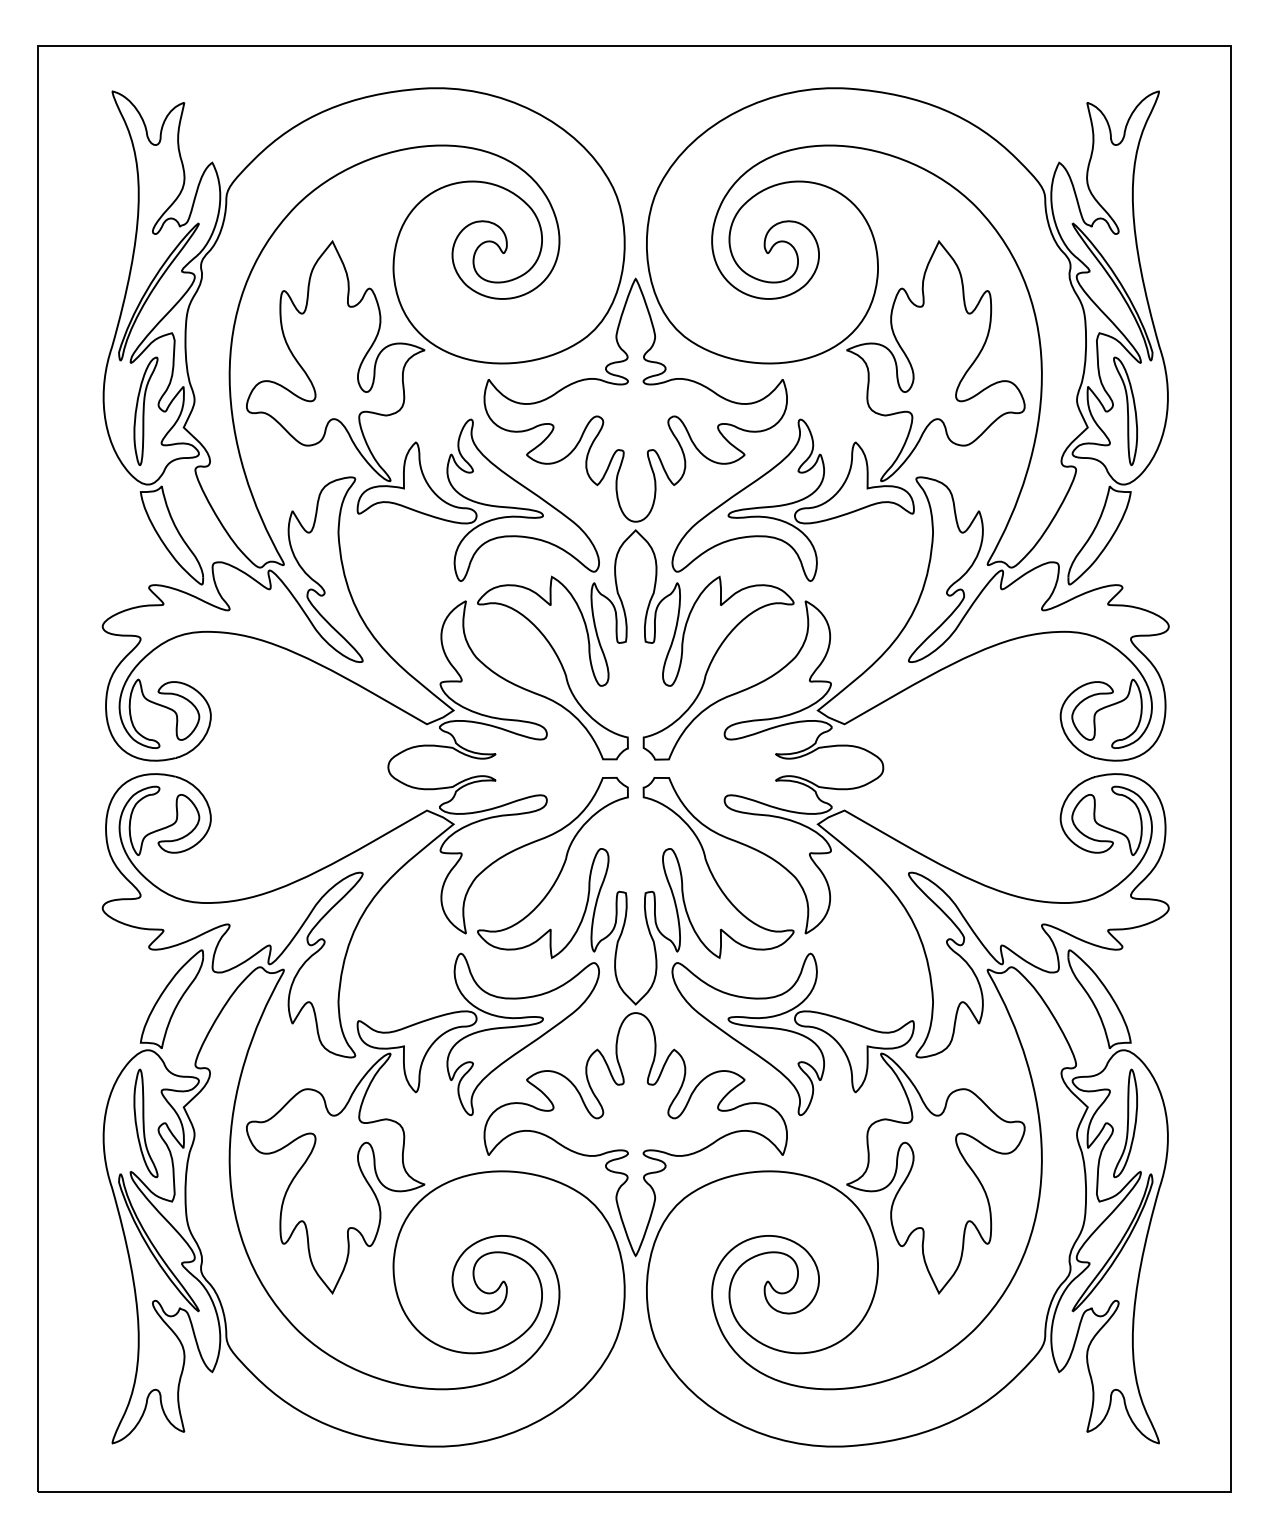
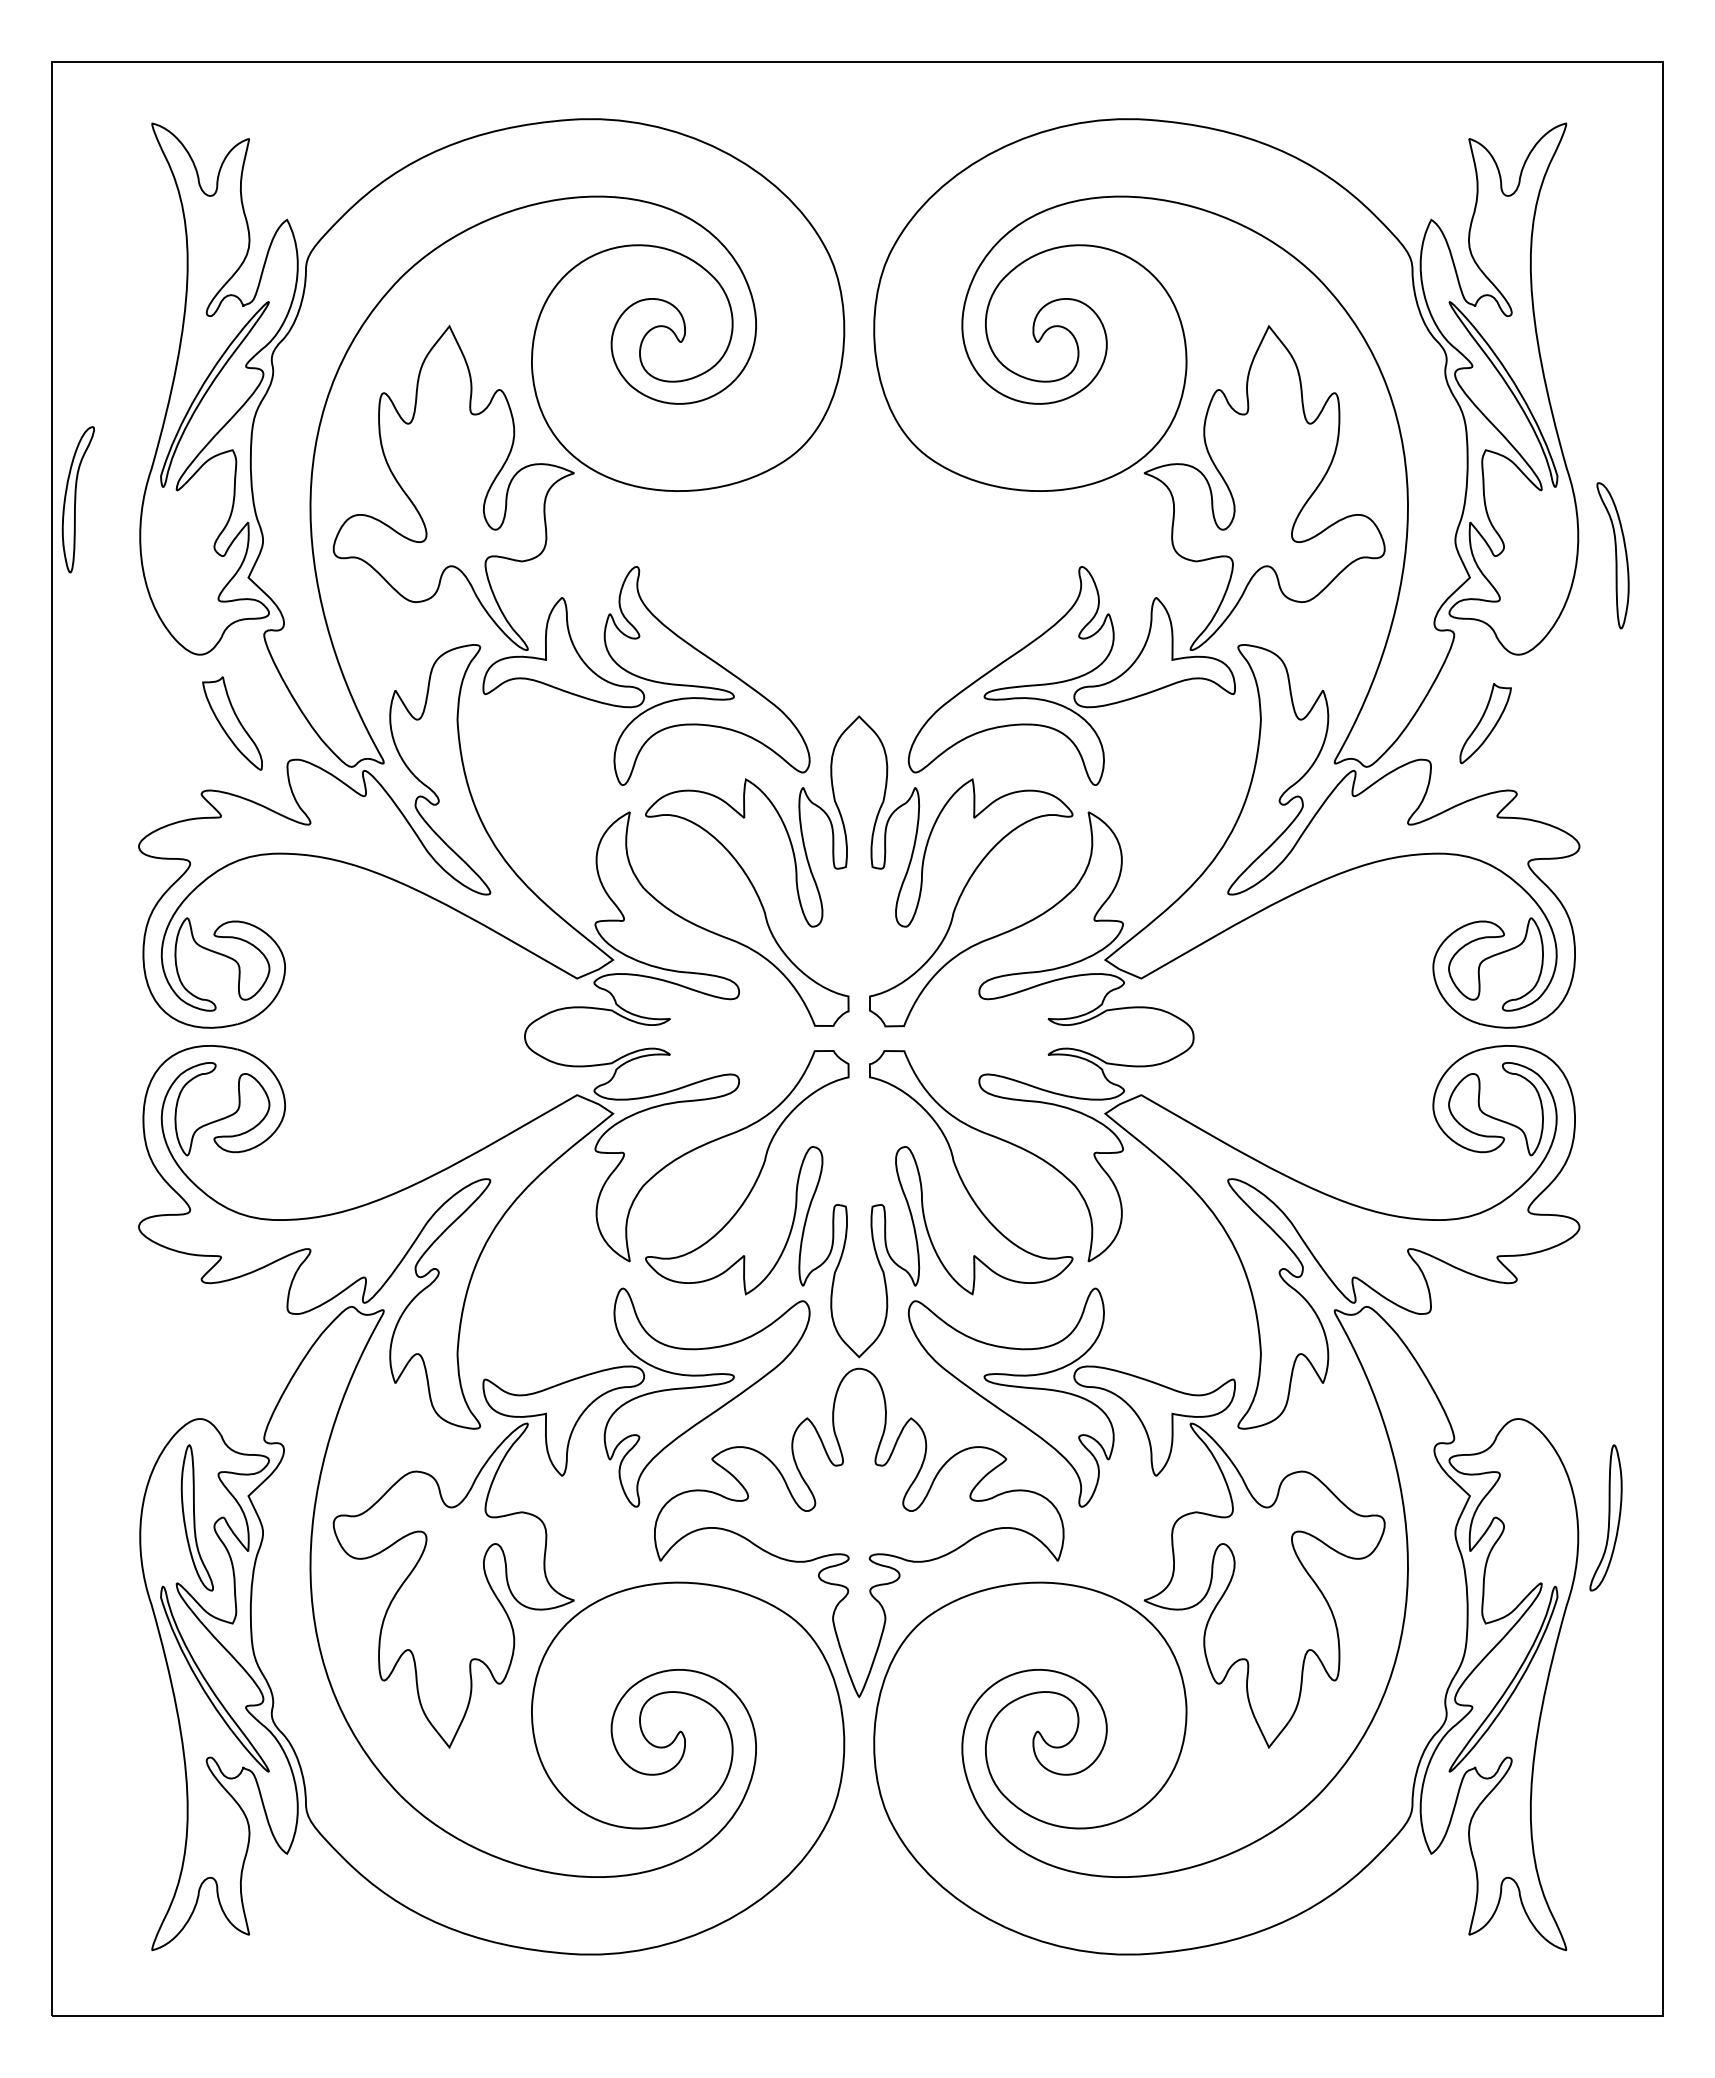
part: (635, 400) -> (859, 540), removed
part: (145, 411) -> (77, 499), moved
part: (1125, 411) -> (1612, 555), moved
part: (171, 535) -> (232, 723), size x0.7
part: (1099, 535) -> (1485, 723), size x0.6
part: (171, 999) -> (232, 1350), removed
part: (1099, 999) -> (1485, 1350), removed
part: (1125, 1123) -> (1605, 1517), moved

